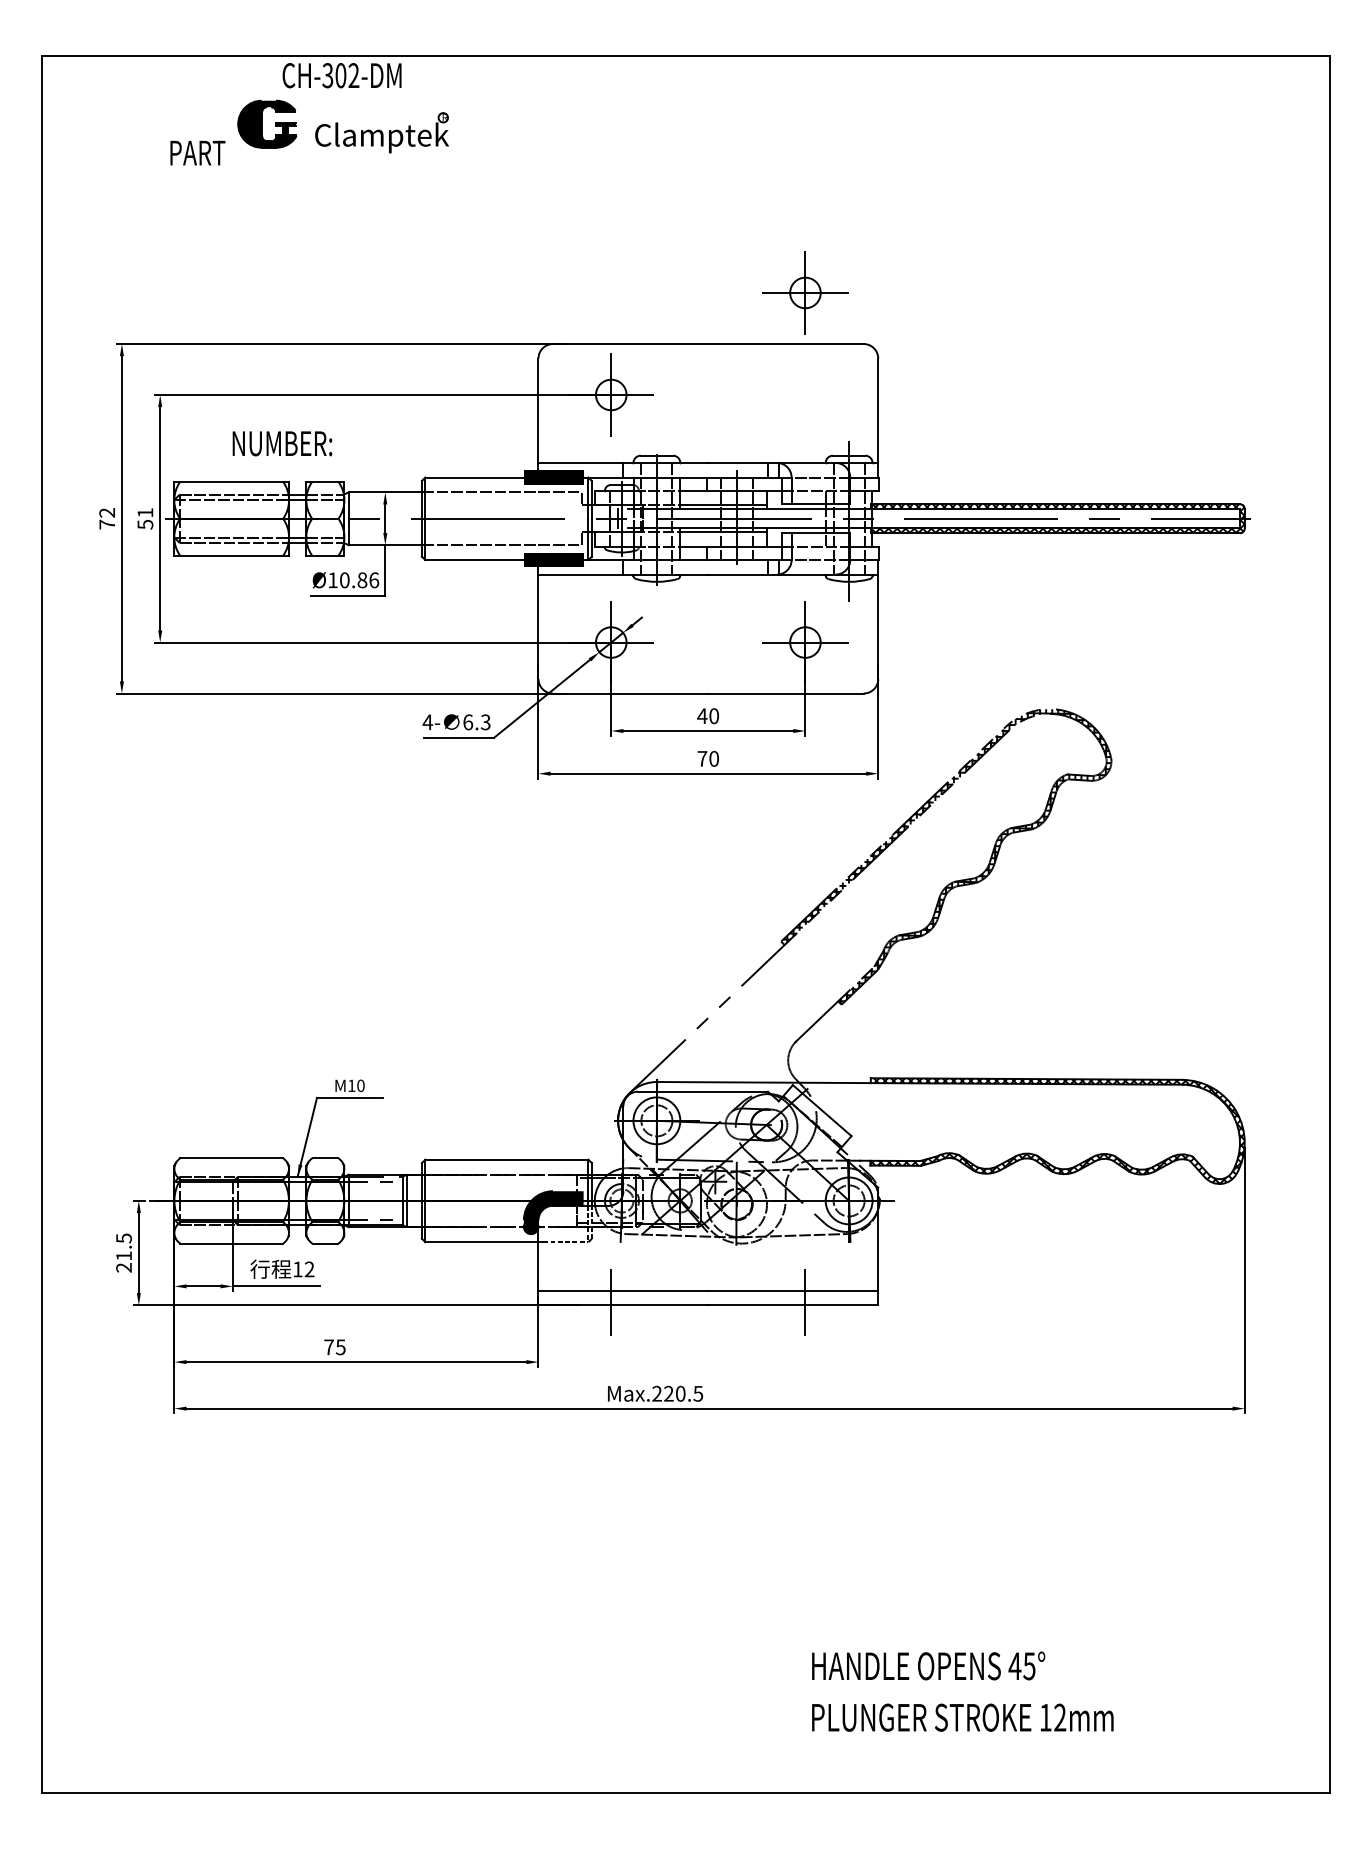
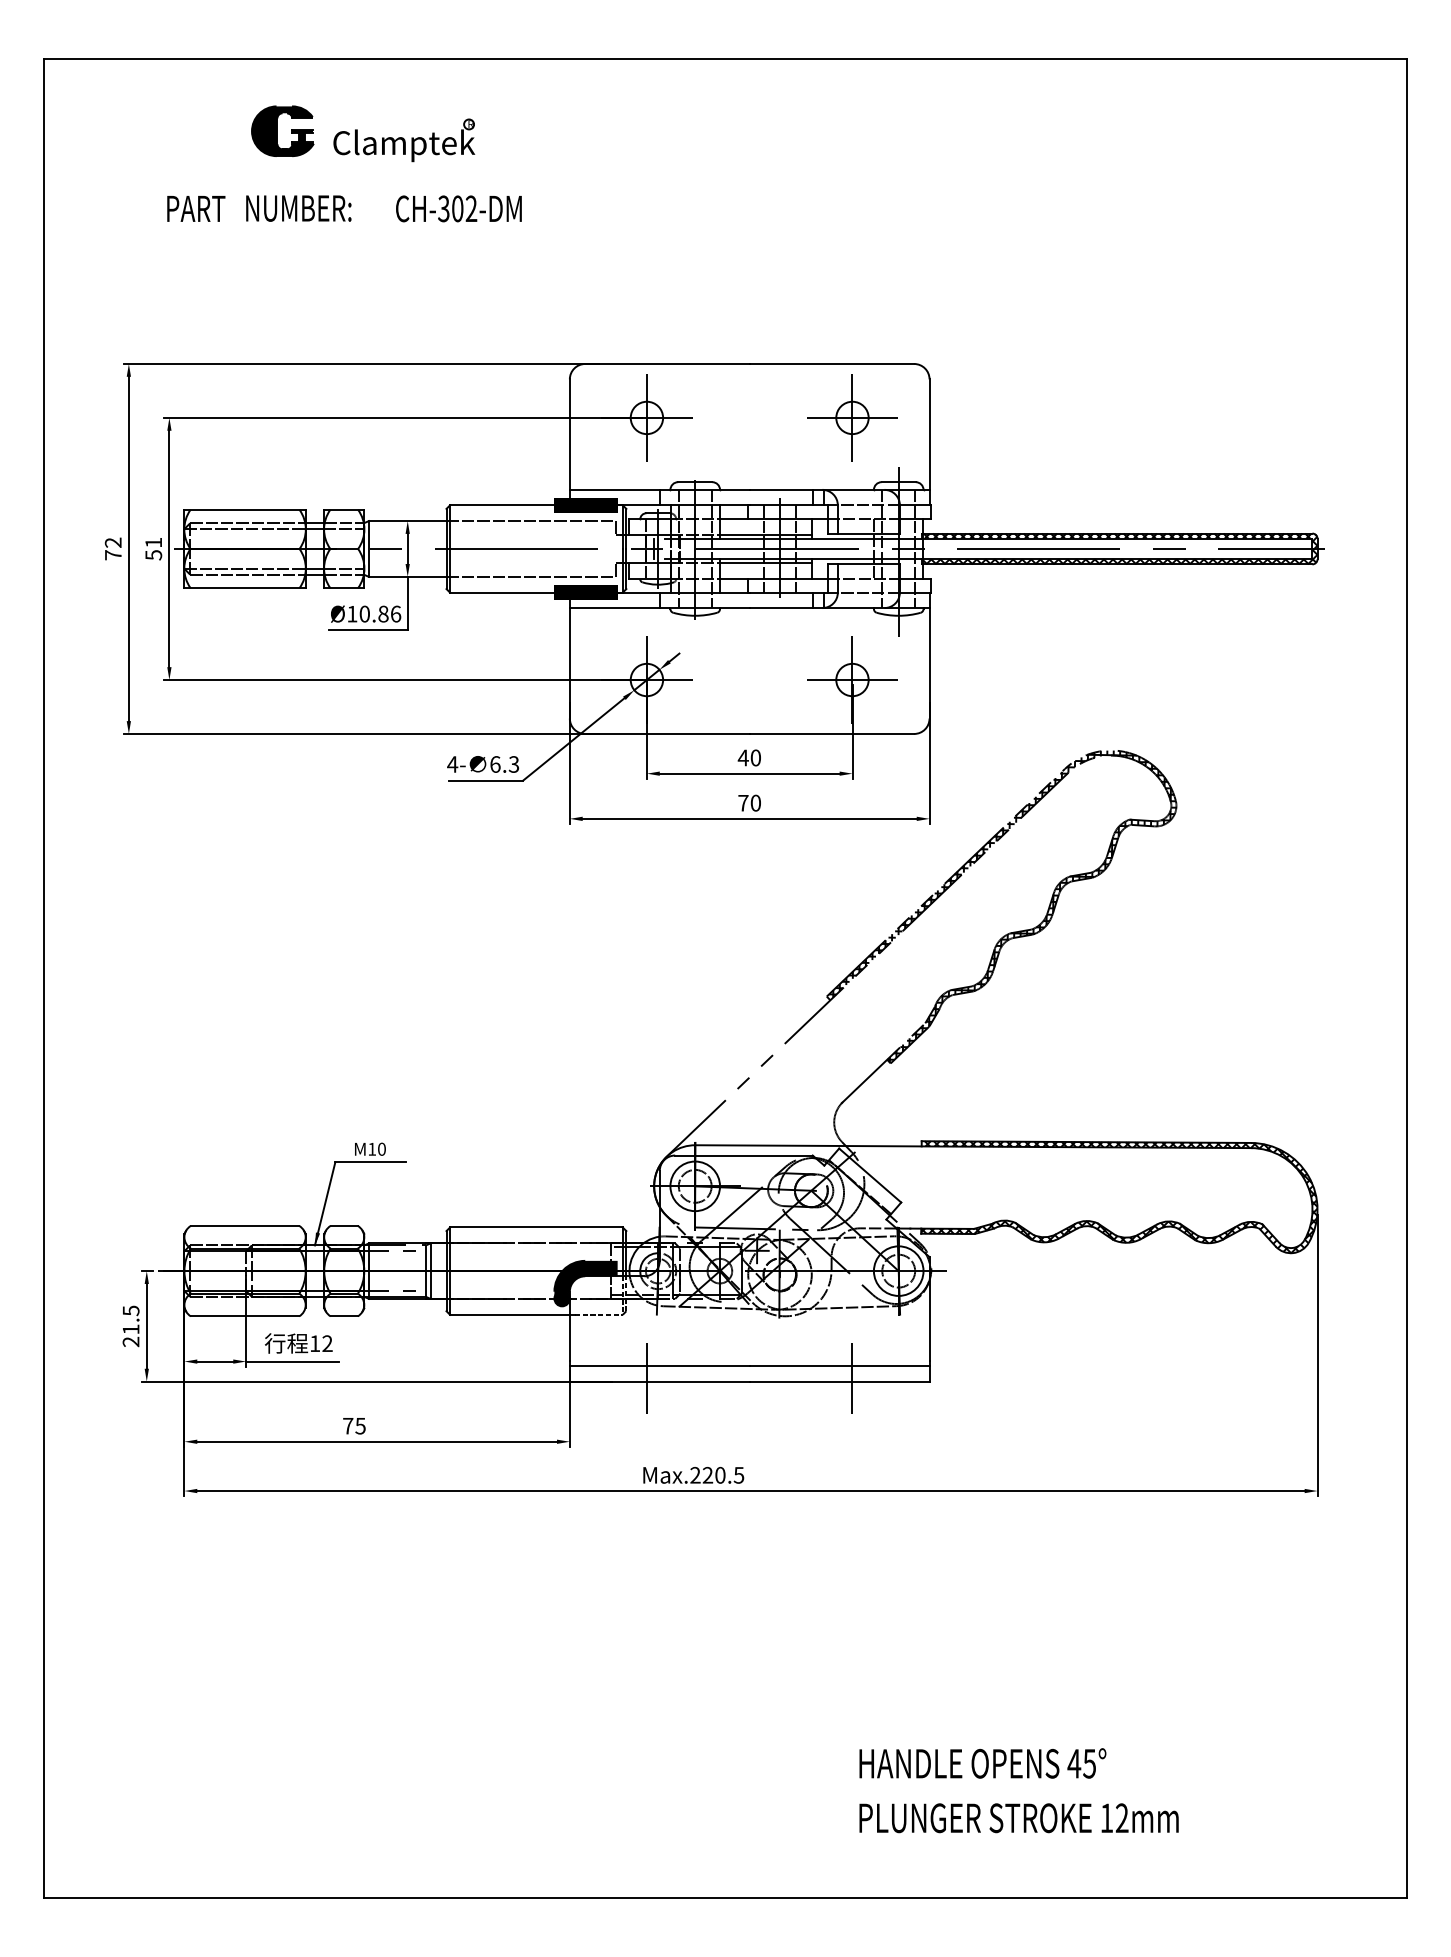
text: (341, 75) -> (458, 208), moved
text: (198, 152) -> (196, 208), moved
part: (805, 292) -> (852, 417), moved
text: (282, 443) -> (298, 208), moved

